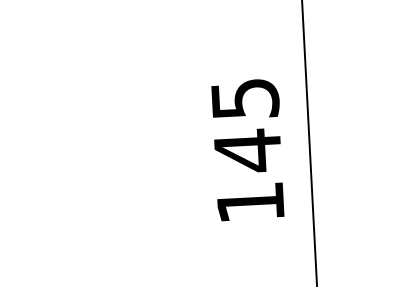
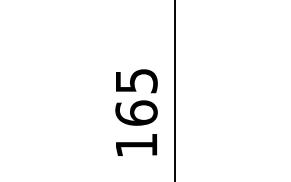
text: (247, 151) -> (136, 113), 145 -> 165

